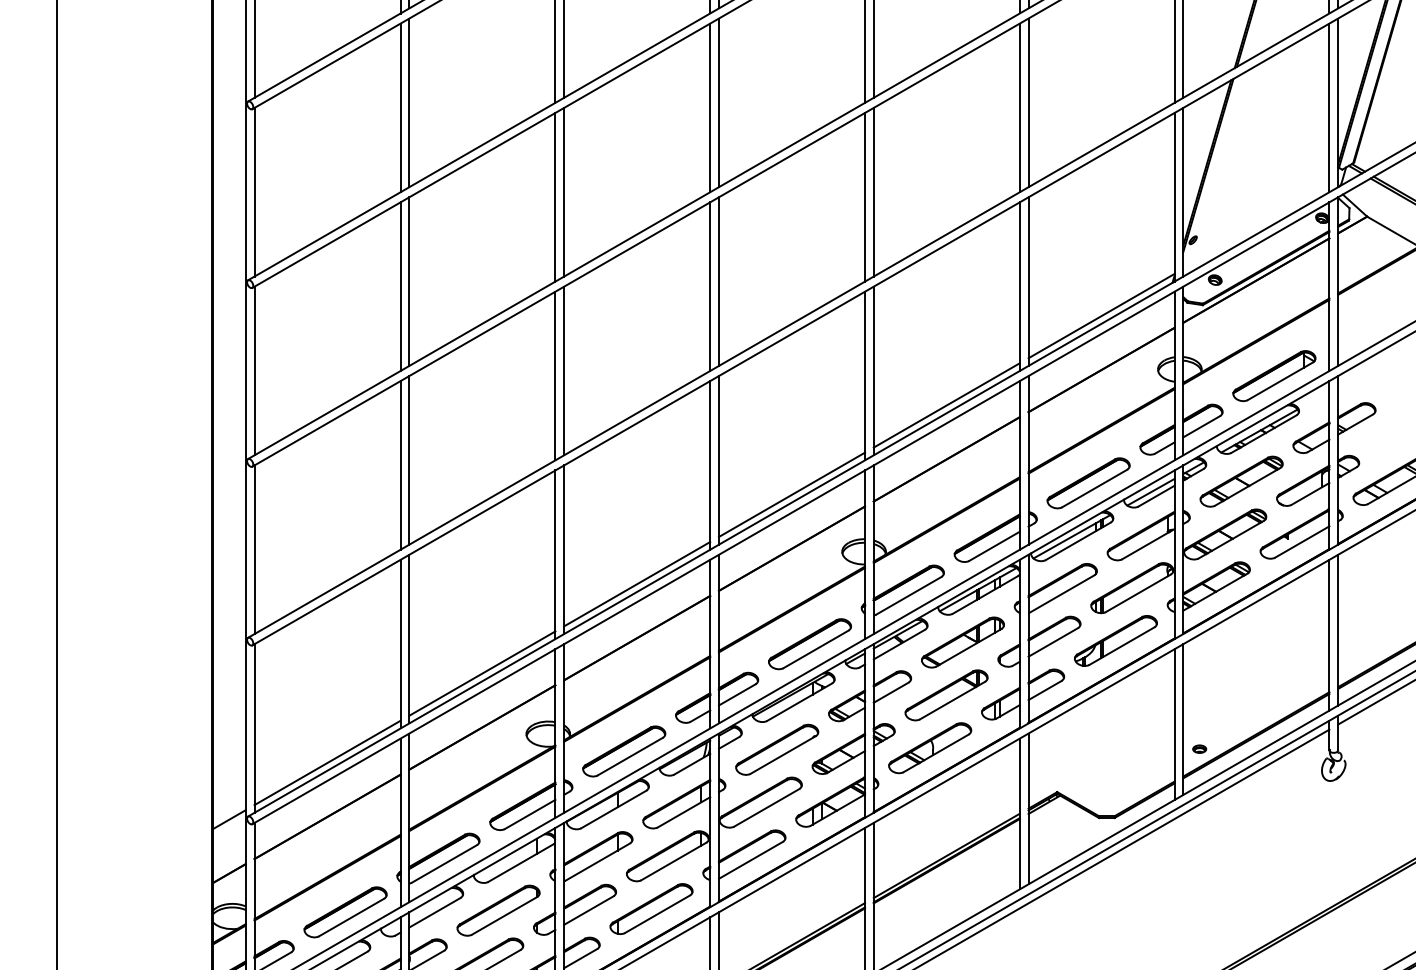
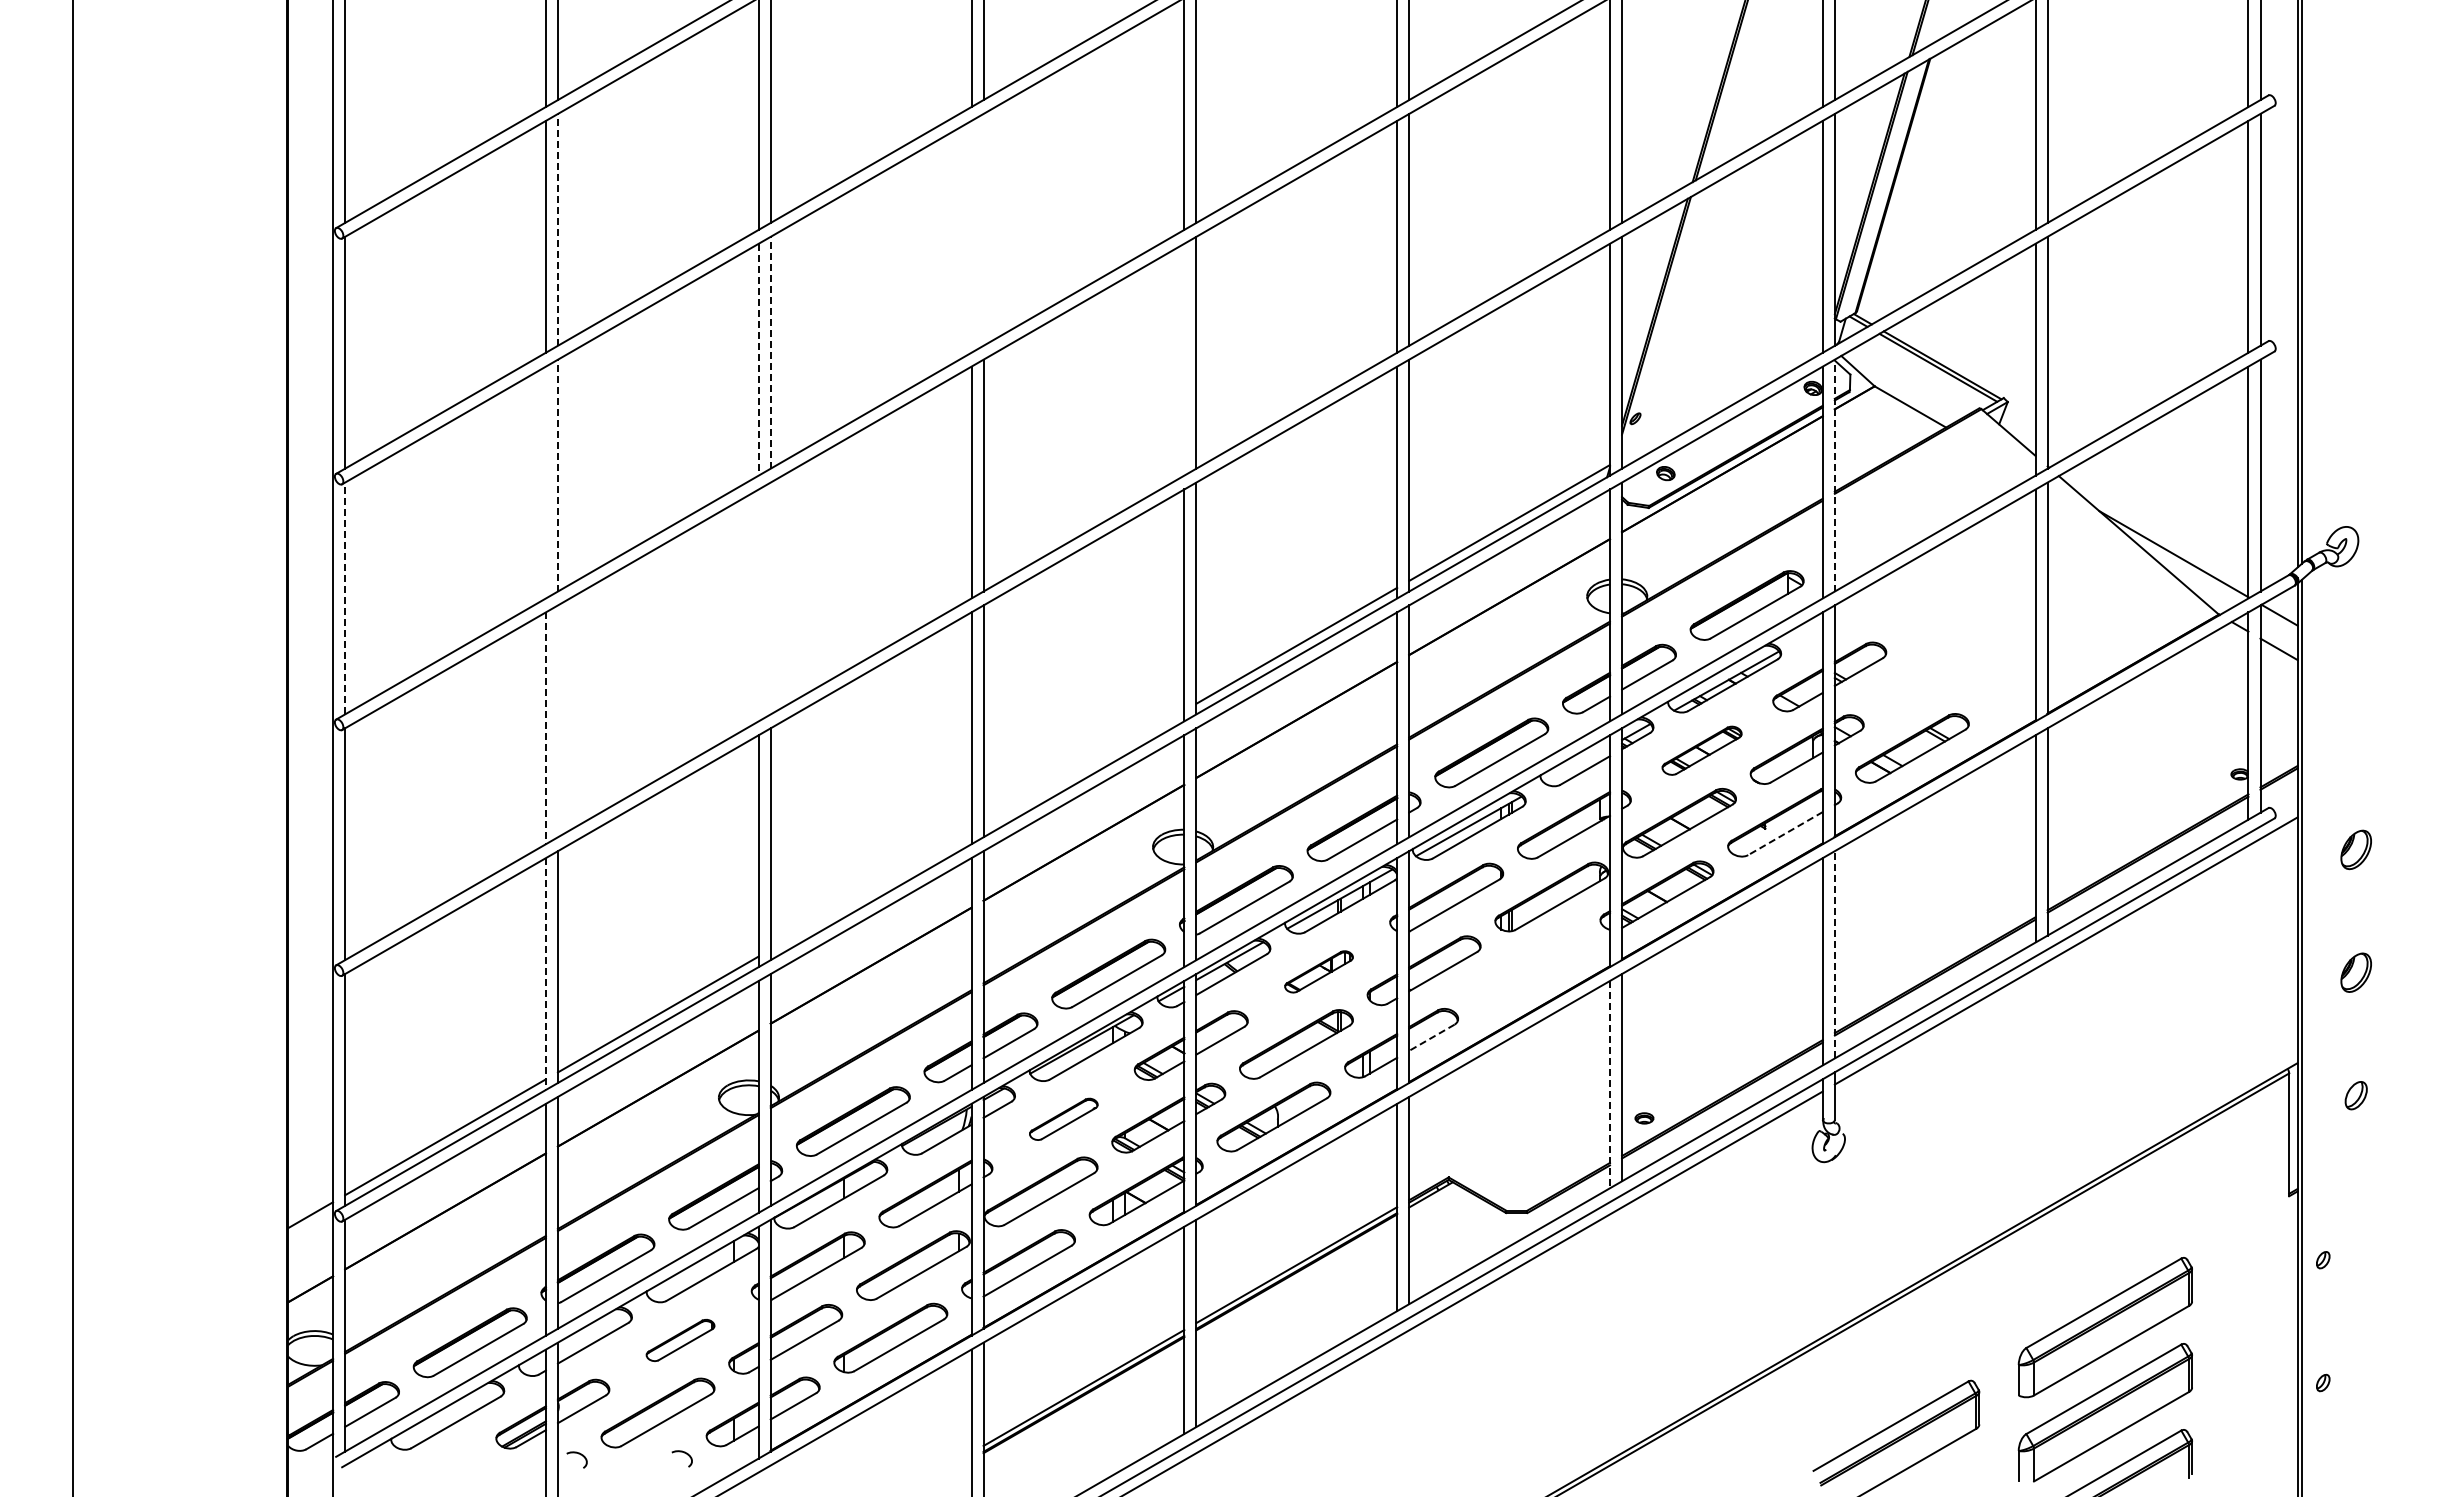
line: (409, 102) -> (557, 229), solid -> dashed
line: (718, 102) -> (983, 229), removed
line: (710, 107) -> (971, 236), removed
line: (563, 192) -> (770, 352), solid -> dashed
line: (555, 197) -> (758, 359), solid -> dashed
line: (865, 197) -> (1184, 359), removed
line: (409, 281) -> (557, 475), solid -> dashed
line: (1337, 281) -> (1834, 475), solid -> dashed
line: (400, 286) -> (545, 482), removed
line: (254, 371) -> (345, 598), solid -> dashed
line: (563, 371) -> (770, 598), removed
line: (555, 376) -> (758, 605), removed
line: (409, 460) -> (557, 721), removed
line: (400, 465) -> (545, 728), solid -> dashed
part: (1241, 481) -> (1701, 750), size x0.7
line: (1150, 491) -> (1577, 764), removed
line: (791, 494) -> (1083, 768), removed
line: (1302, 541) -> (1785, 833), solid -> dashed
line: (636, 584) -> (870, 891), removed
line: (1337, 629) -> (1834, 954), solid -> dashed
part: (1115, 640) -> (1528, 969), removed
part: (962, 642) -> (1318, 971), size x0.6
line: (400, 644) -> (545, 974), solid -> dashed
line: (1044, 691) -> (1431, 1038), solid -> dashed
line: (1174, 724) -> (1610, 1084), solid -> dashed
part: (777, 749) -> (1063, 1119), size x0.6
part: (498, 910) -> (680, 1340), size x0.6

